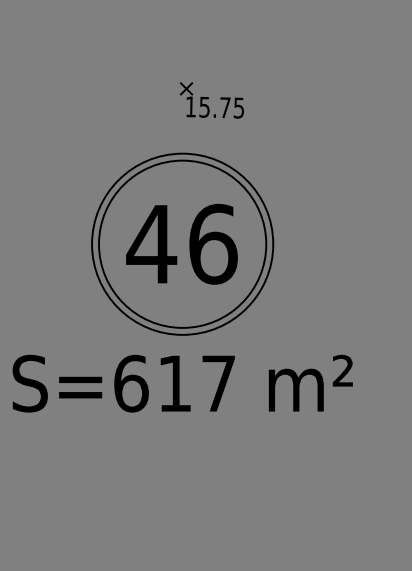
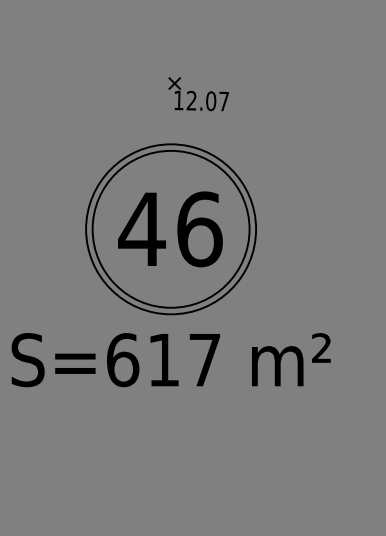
text: (221, 107) -> (207, 101), 15.75 -> 12.07

